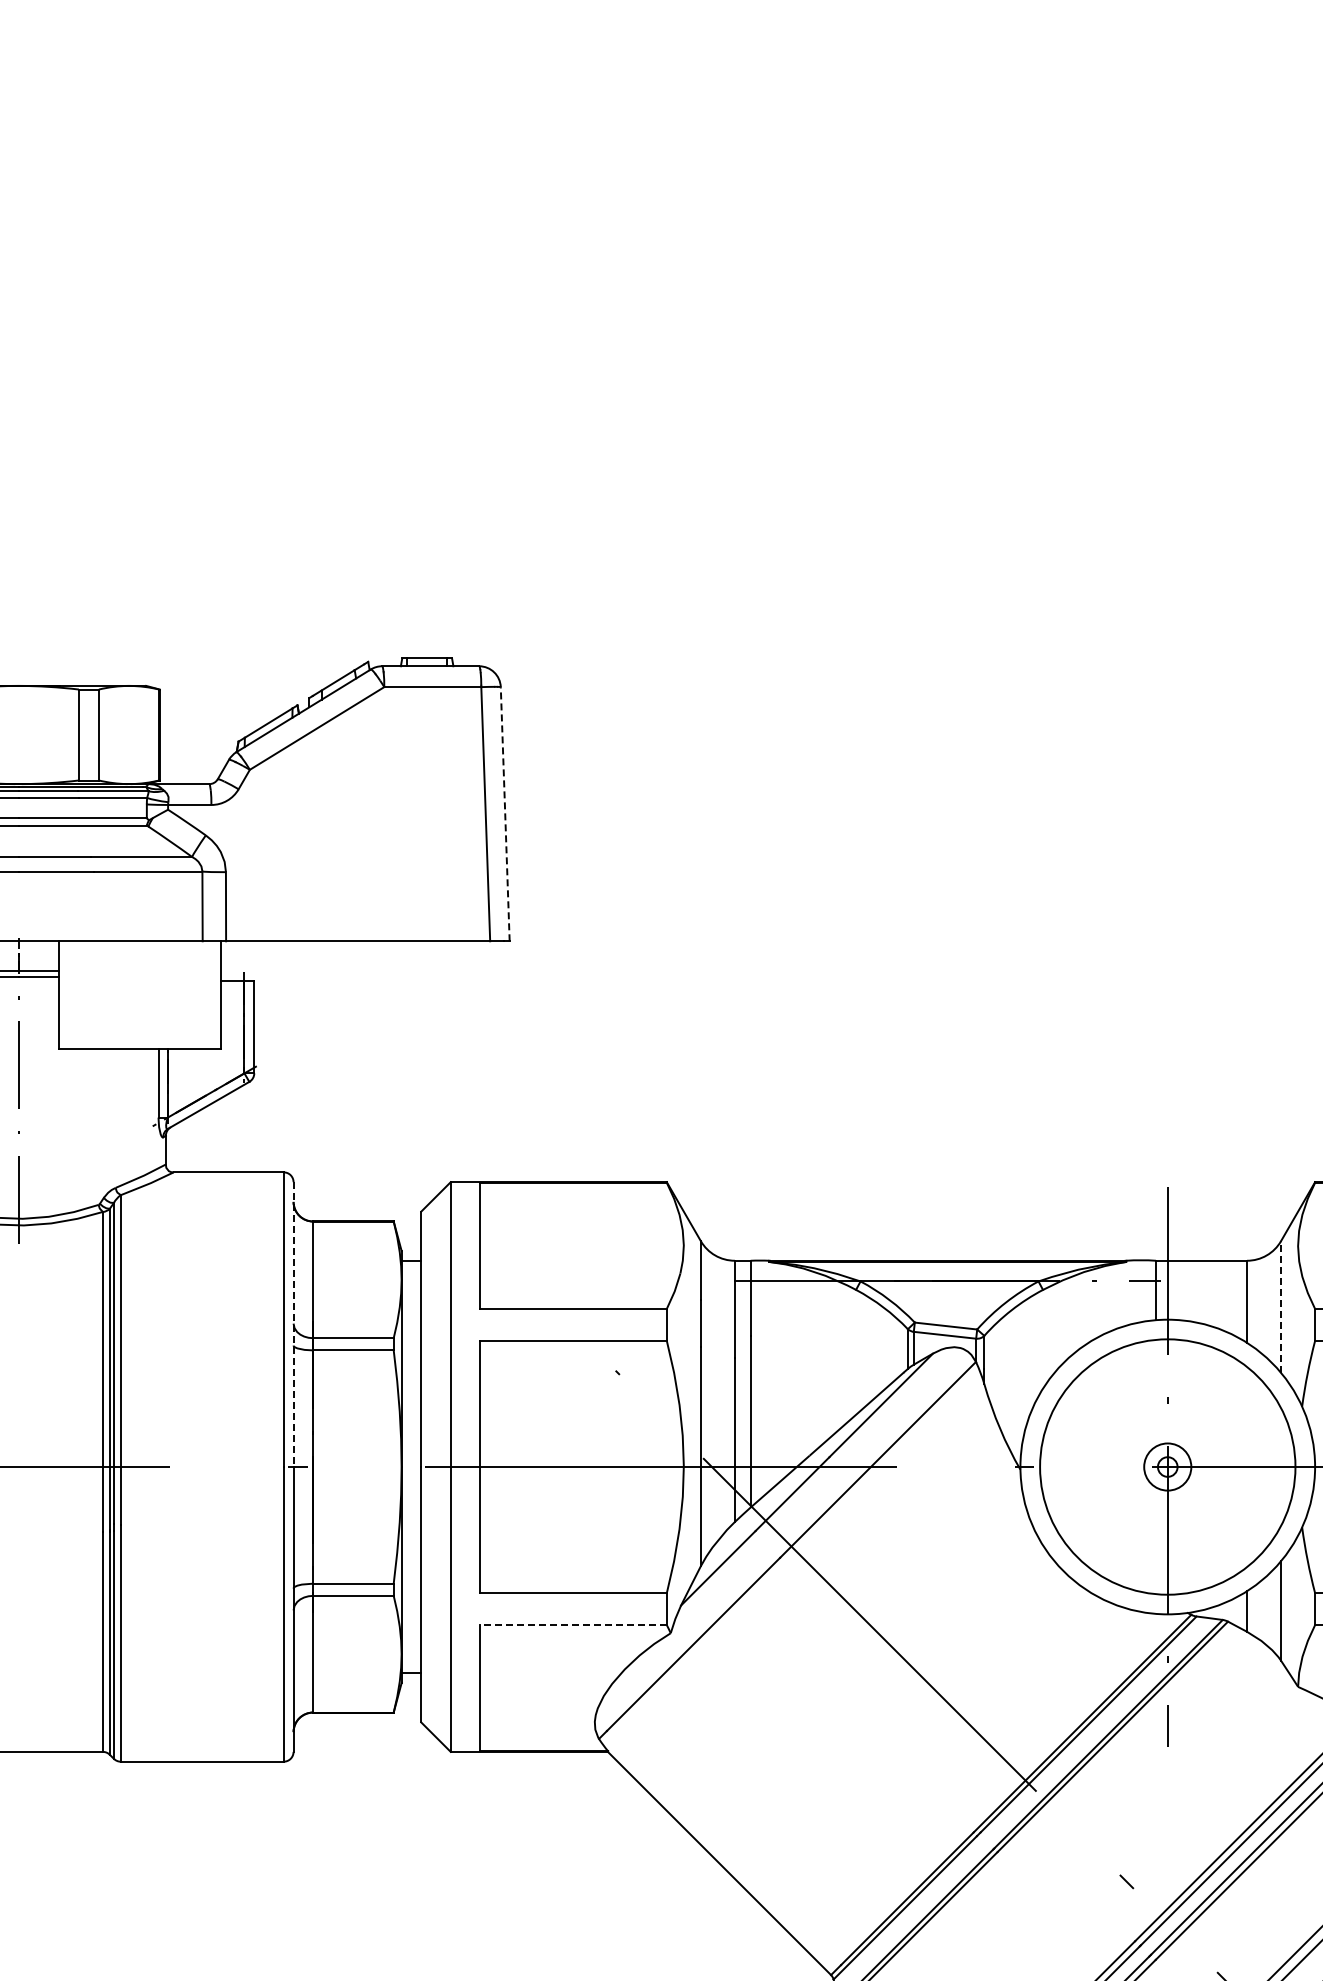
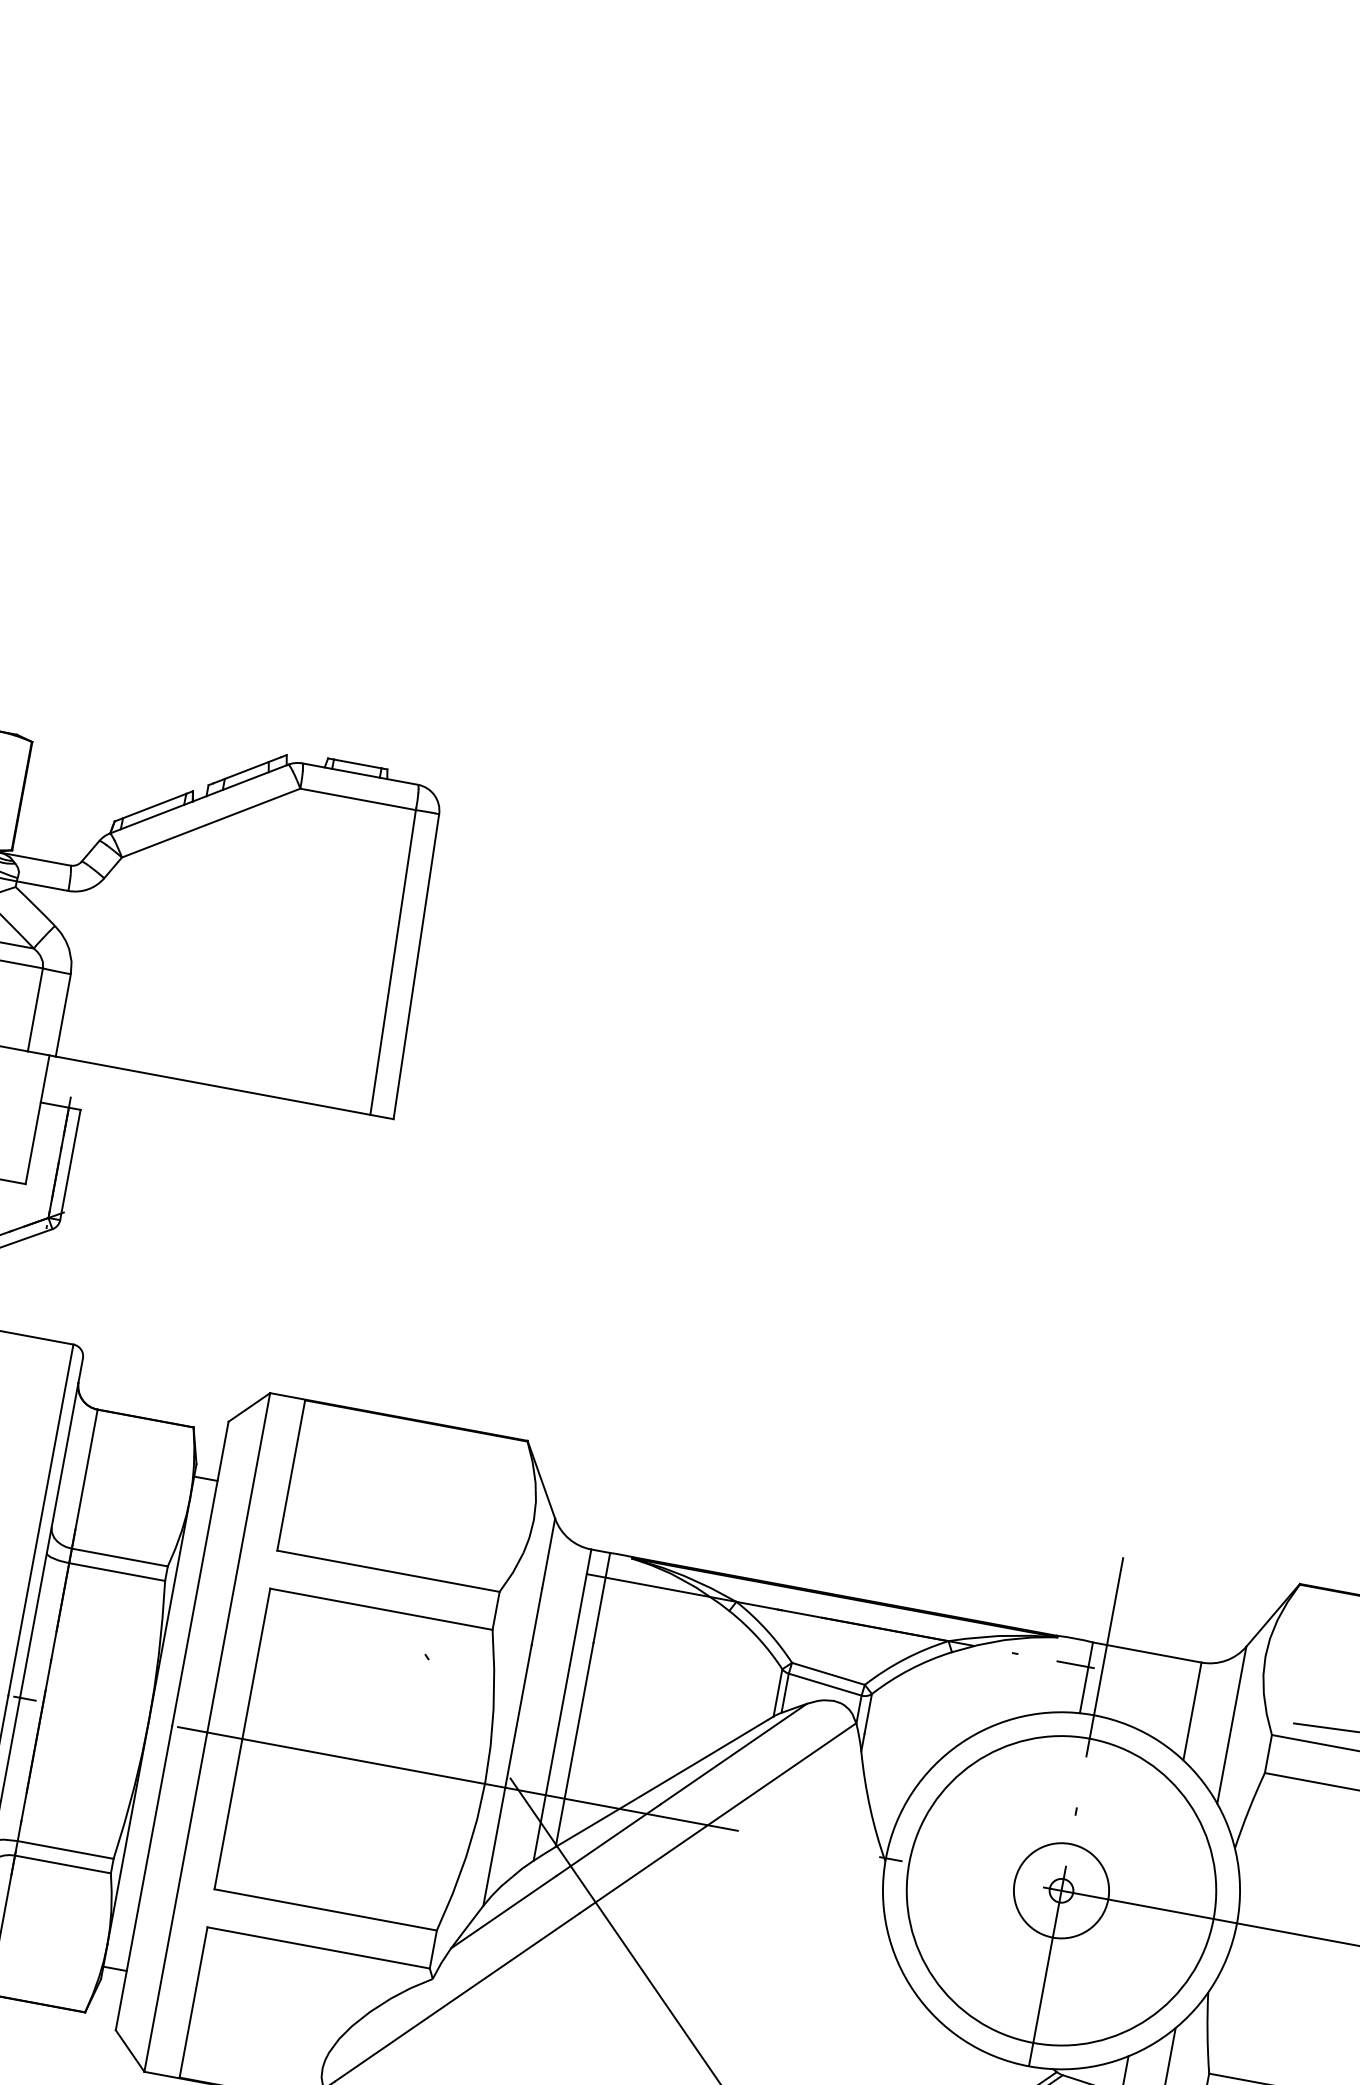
line: (505, 813) -> (416, 966), dashed -> solid
line: (1281, 1306) -> (1232, 1724), dashed -> solid
line: (293, 1325) -> (51, 1529), dashed -> solid
circle: (1167, 1466) -> (1061, 1890), size x1.67
line: (573, 1625) -> (318, 1948), dashed -> solid

